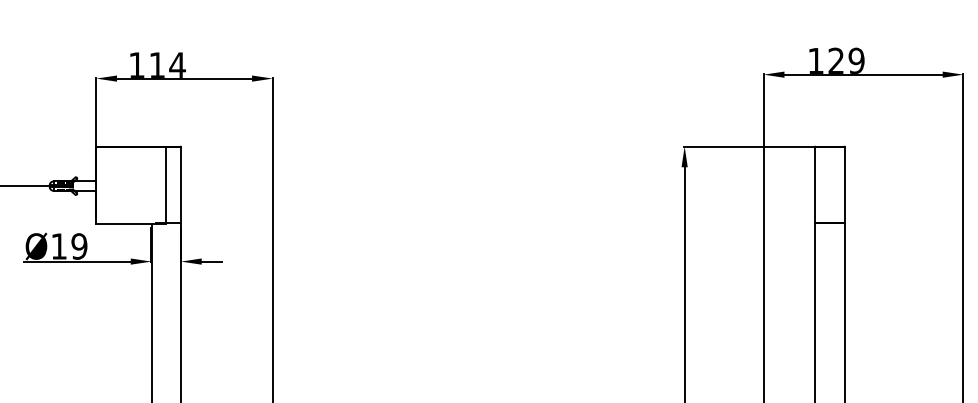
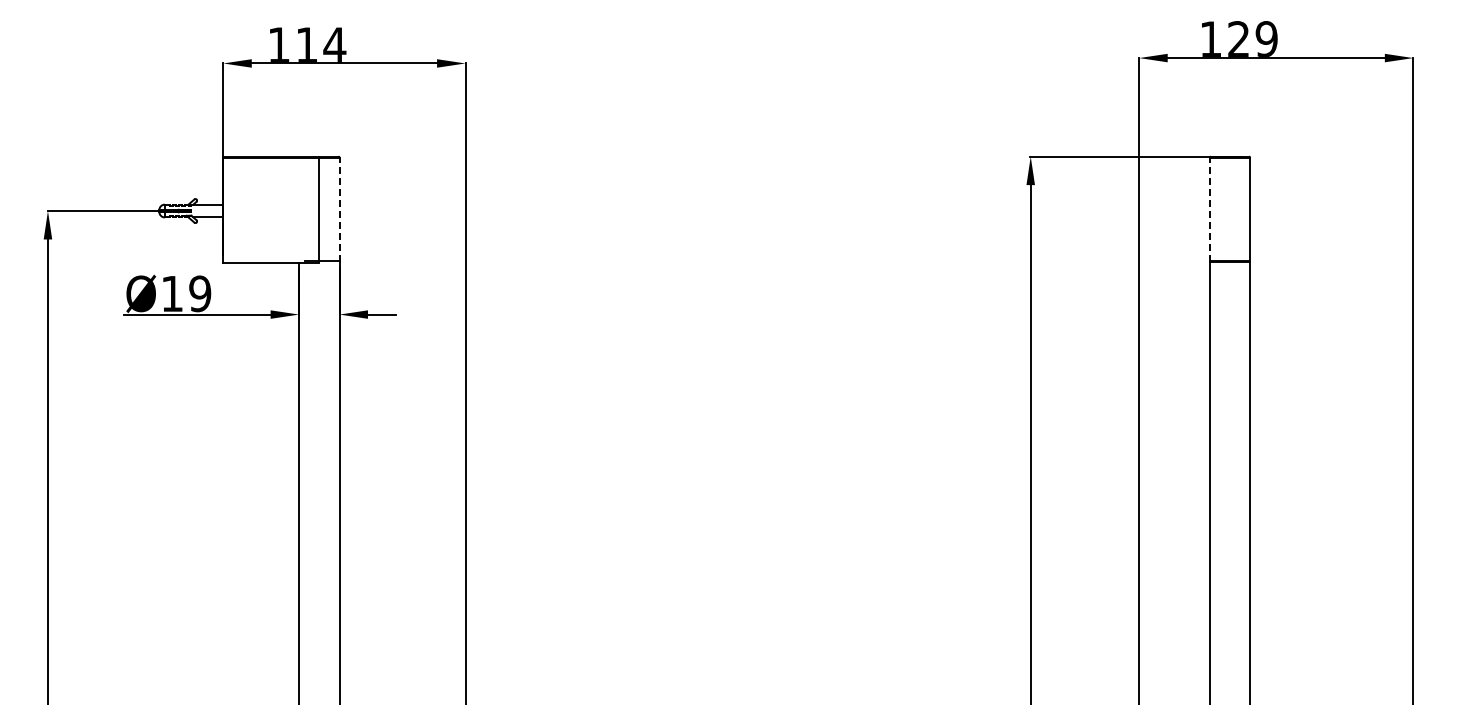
line: (180, 185) -> (339, 209), solid -> dashed
line: (814, 185) -> (1209, 209), solid -> dashed

